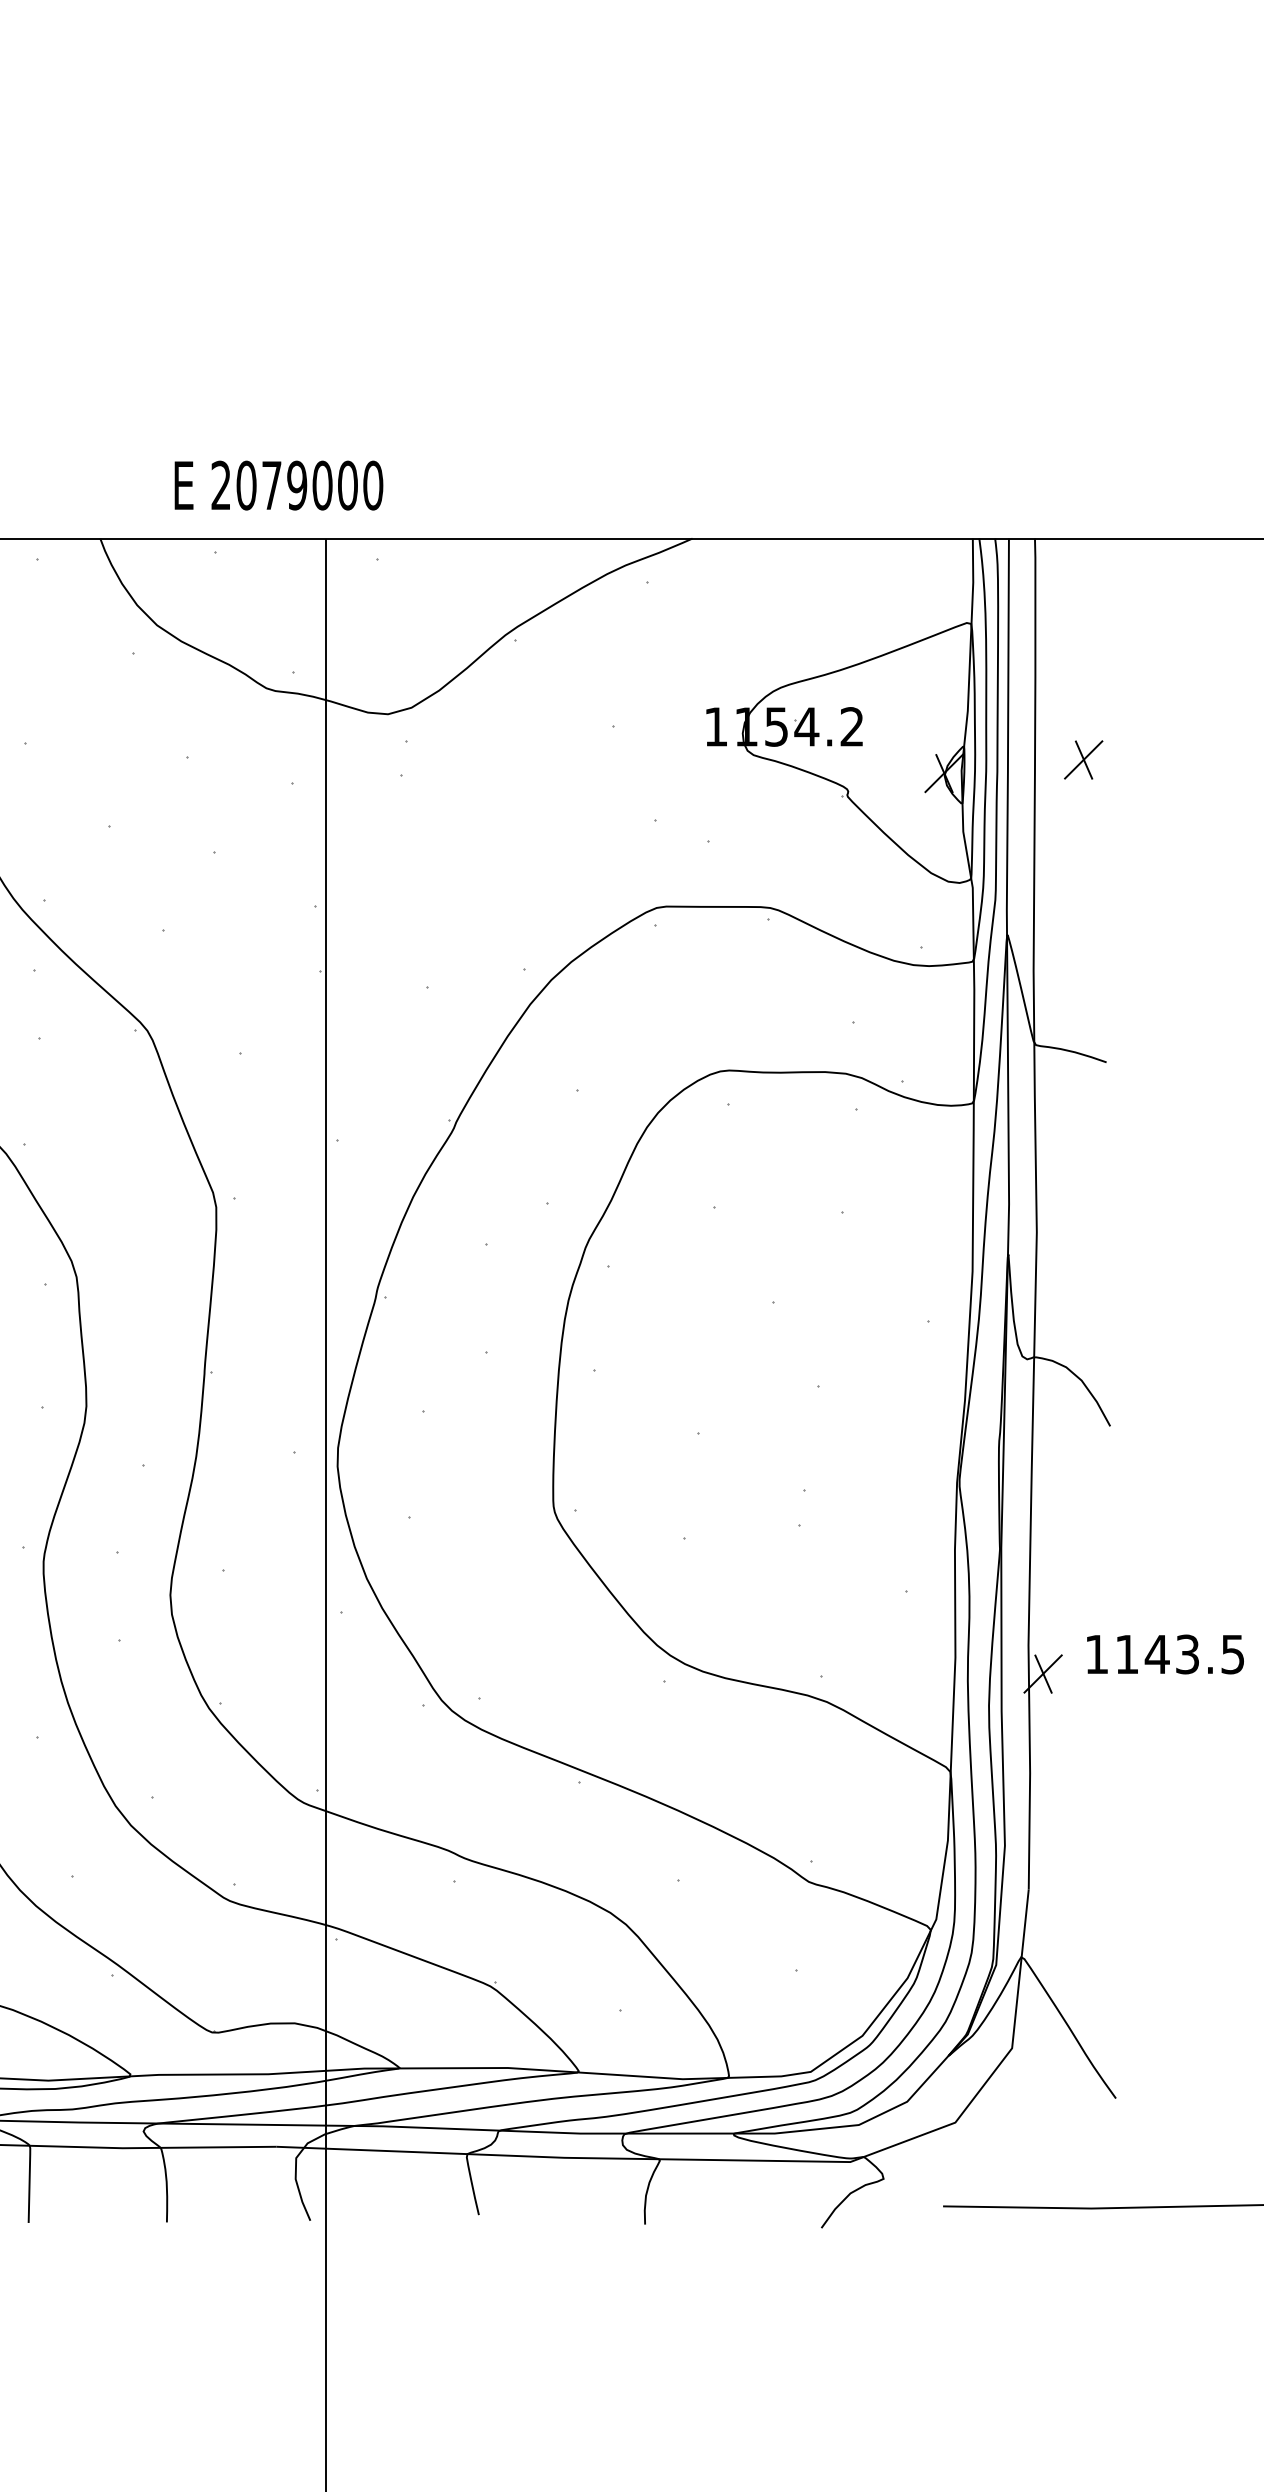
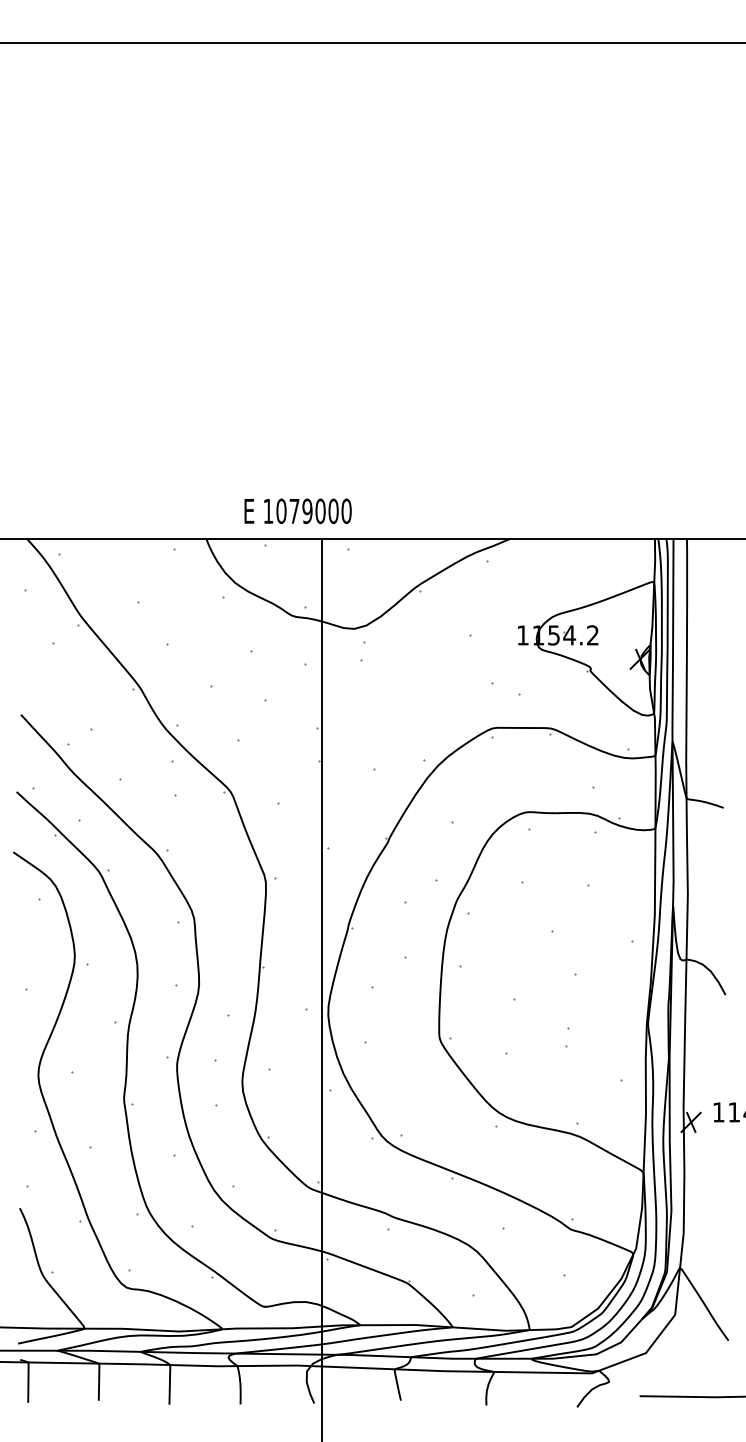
text: (221, 483) -> (268, 510), 2079000 -> 1079000
part: (1082, 758) -> (711, 651), removed

